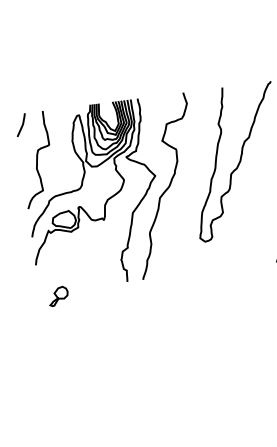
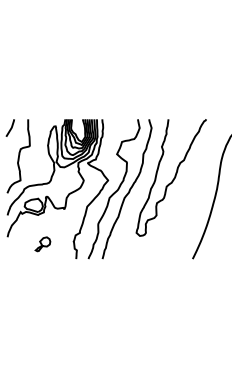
curve: (182, 185) -> (128, 190), added
part: (58, 296) -> (42, 244), moved

